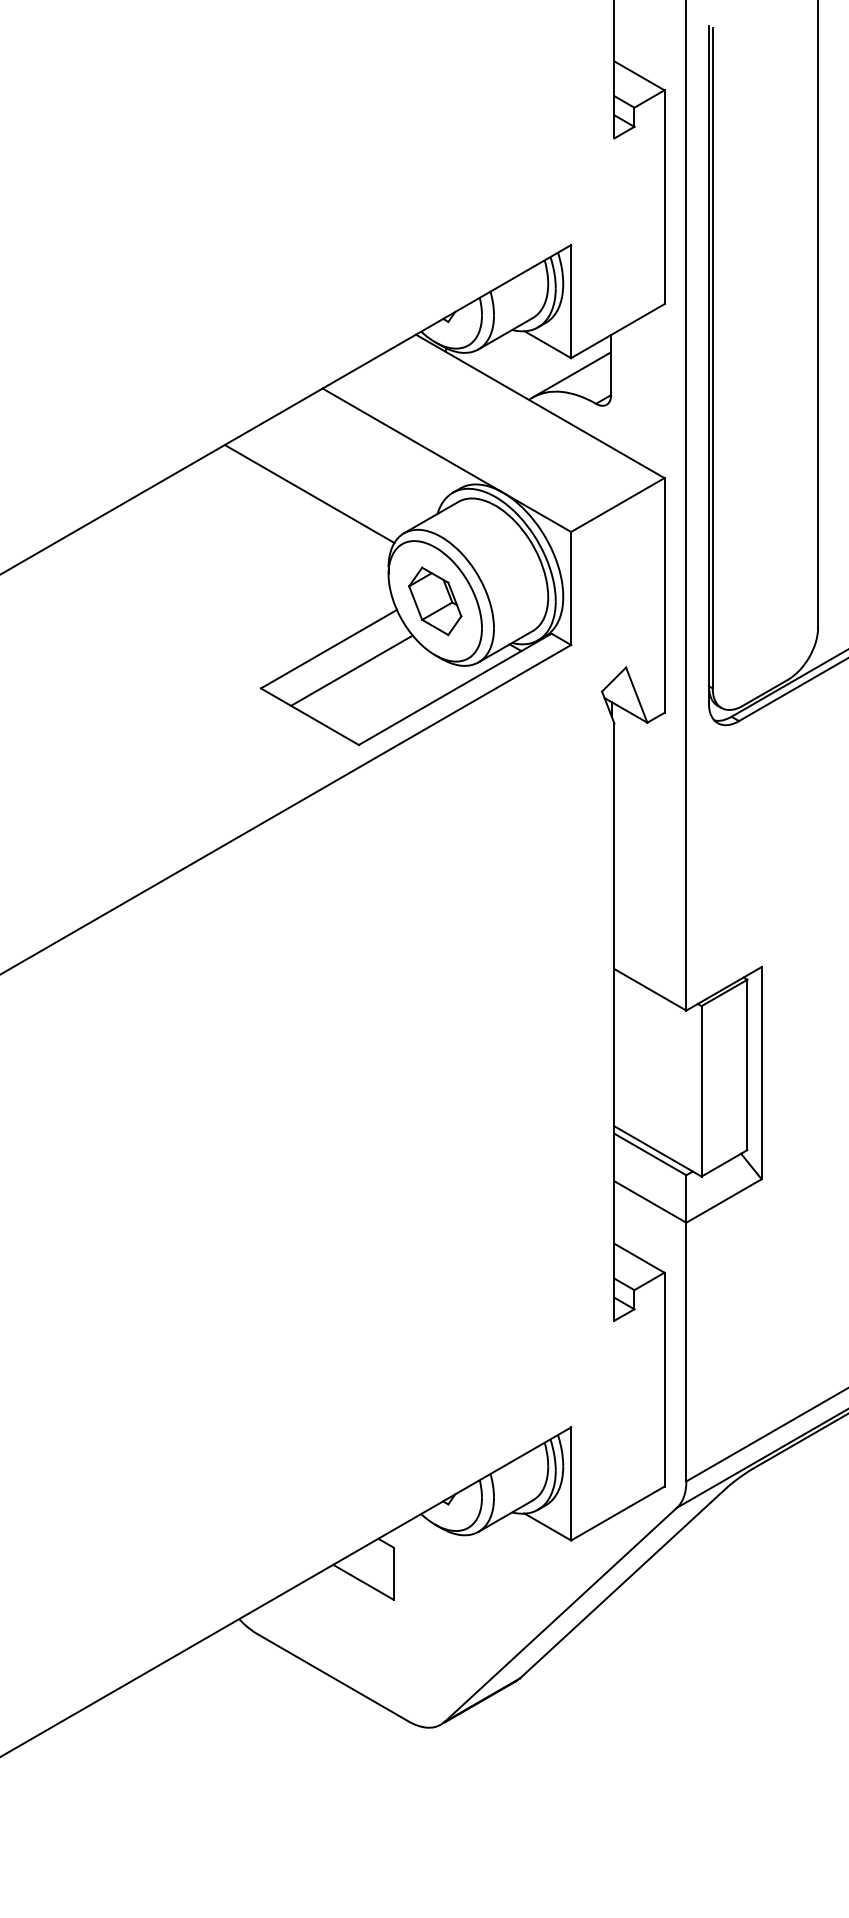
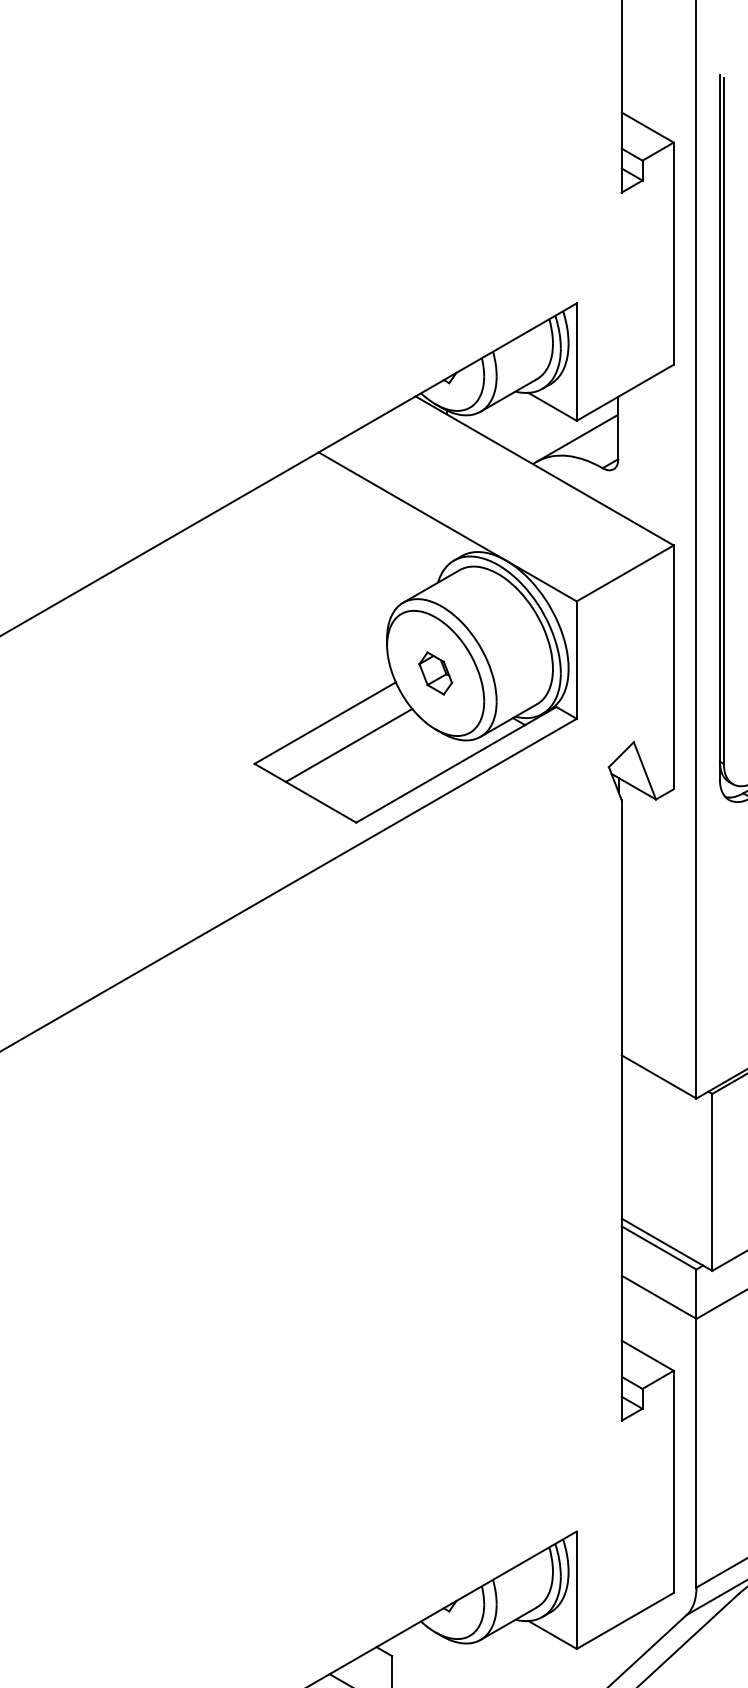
line: (309, 494) -> (305, 562), removed
part: (435, 601) -> (435, 673), size x0.6

